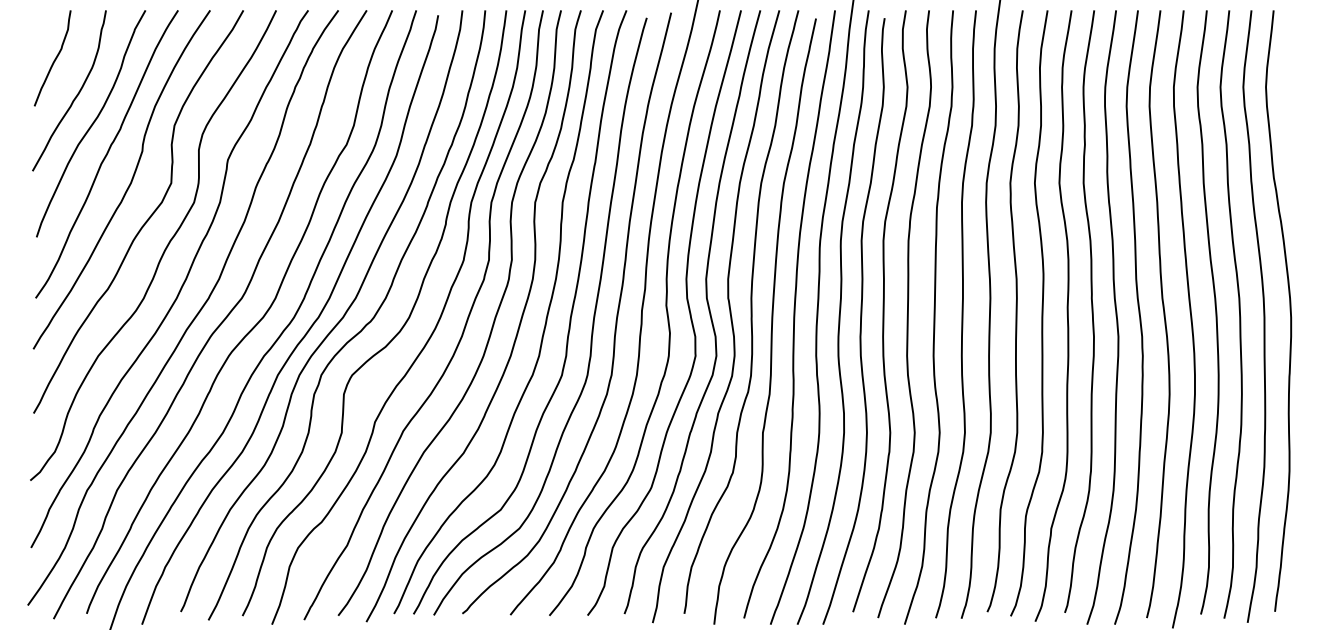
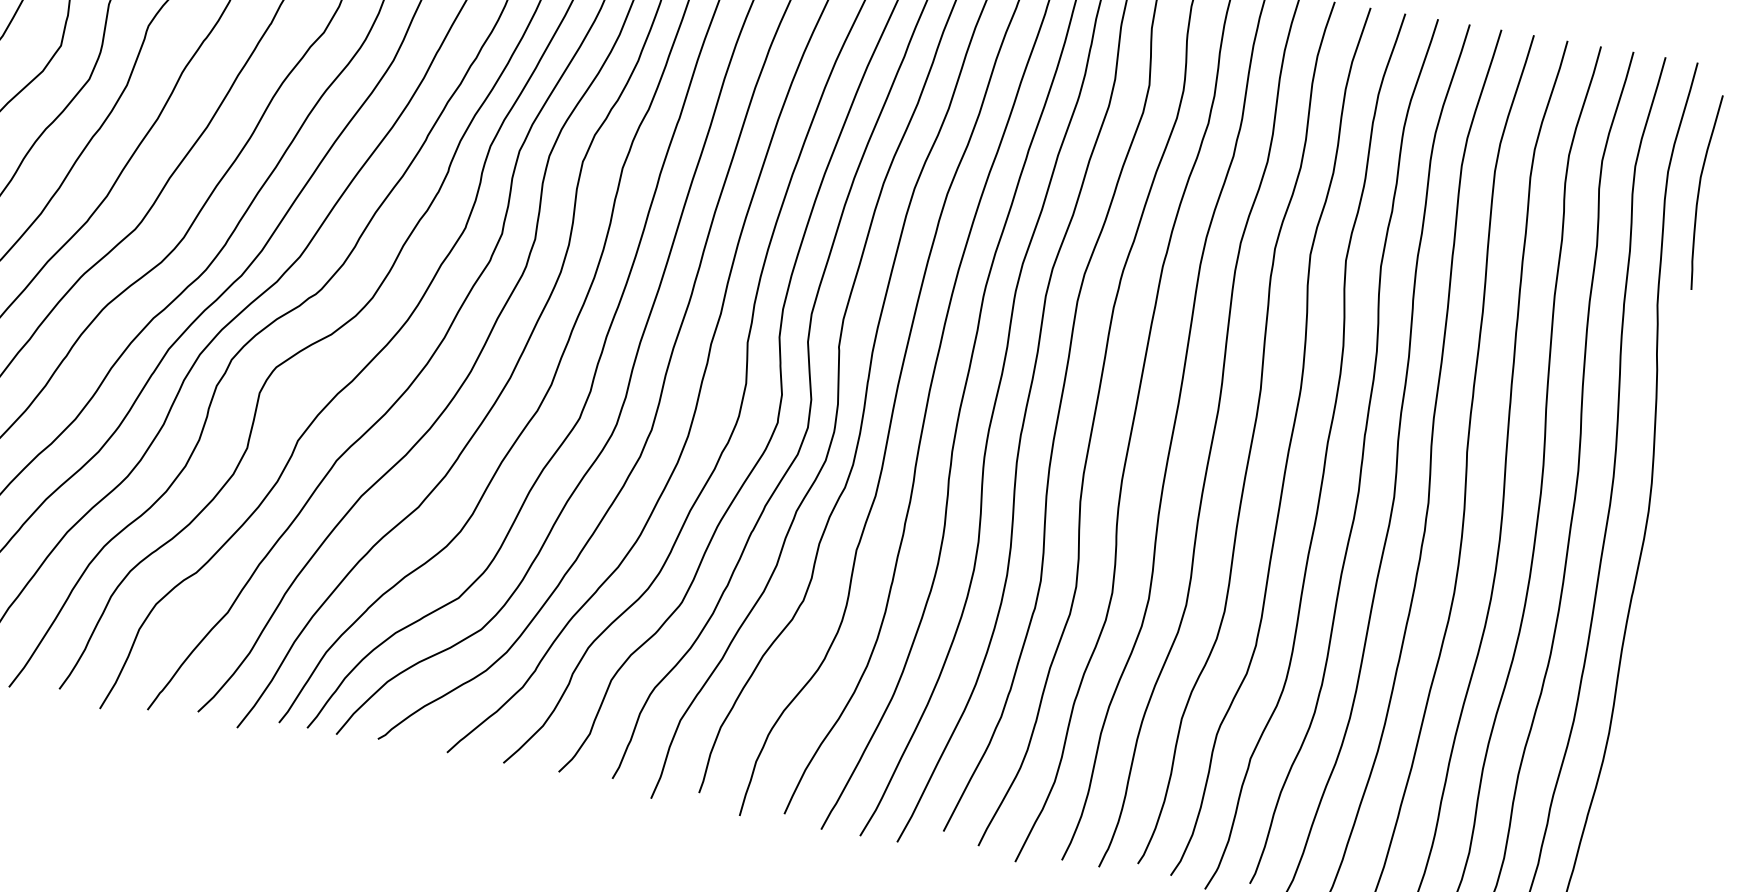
curve: (1289, 96) -> (1699, 191), added

